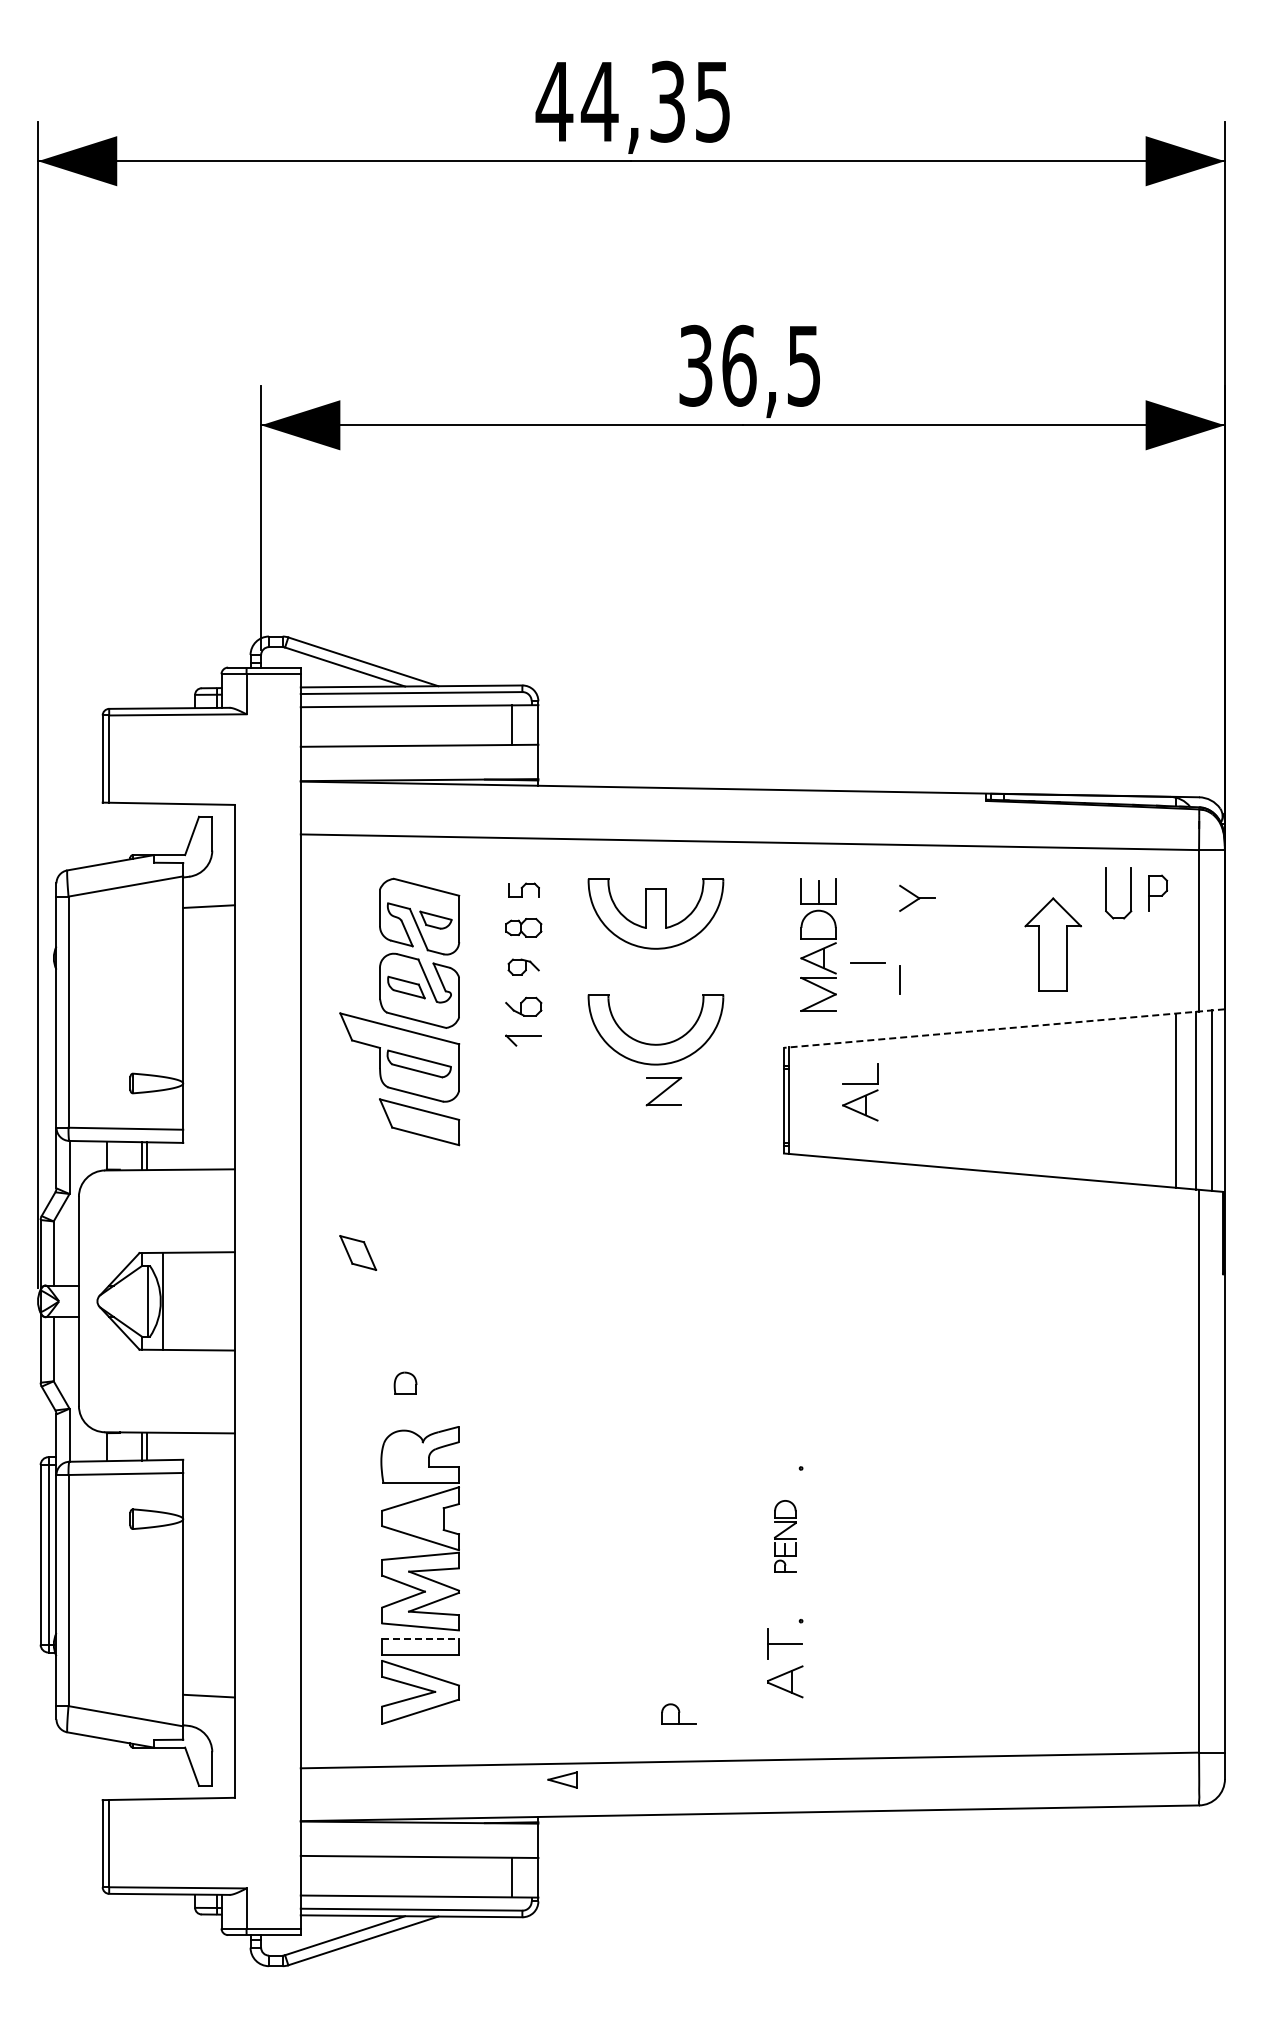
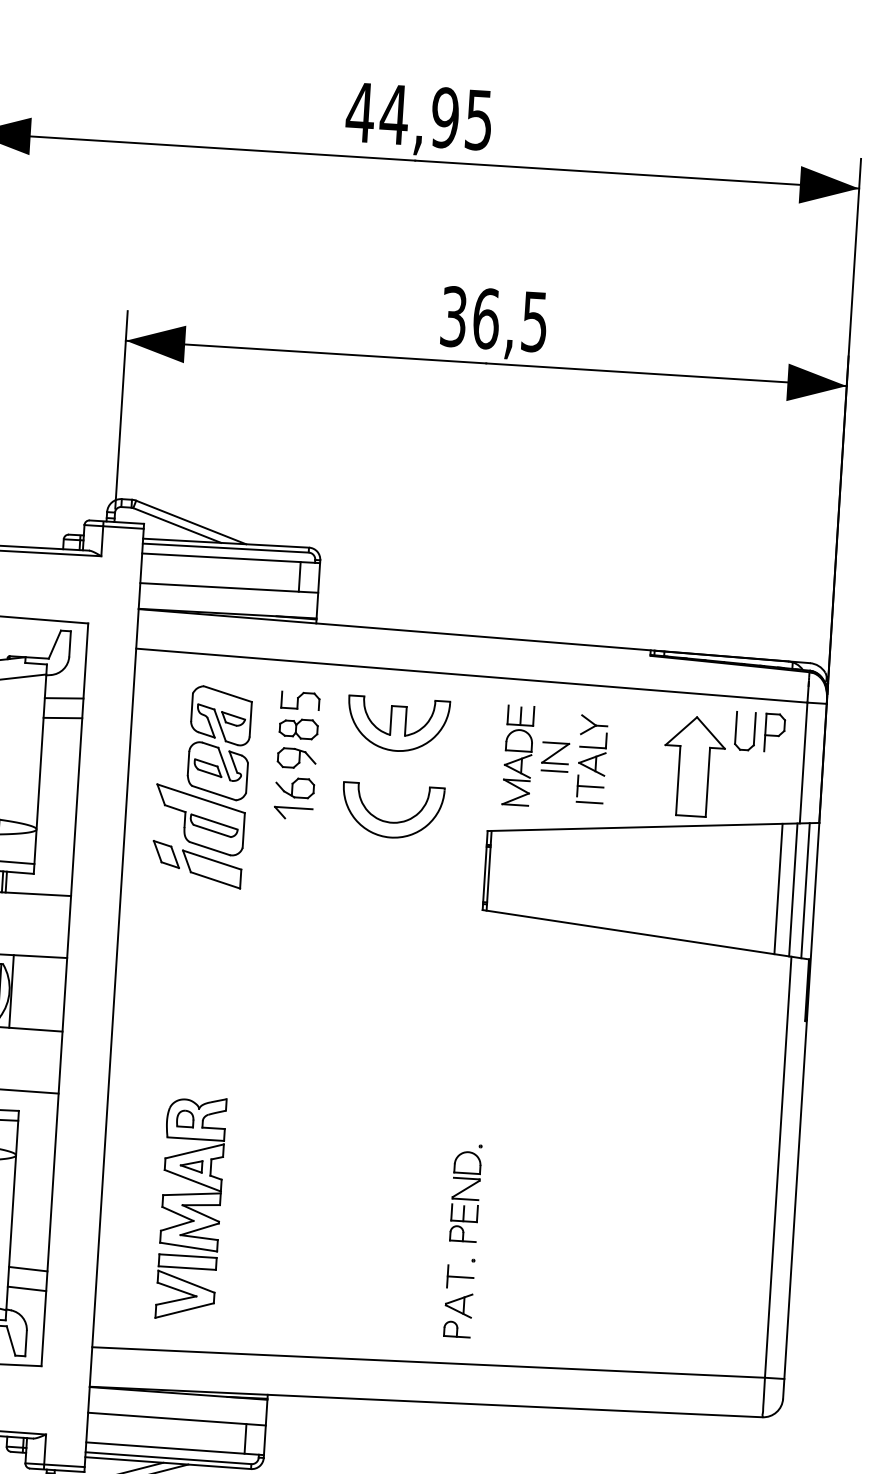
text: (667, 101) -> (445, 117), 44,35 -> 44,95
part: (523, 889) -> (300, 700), size x1.67
part: (1158, 892) -> (775, 732), size x1.43
part: (523, 927) -> (298, 728), size x1.43
line: (208, 932) -> (62, 717), added
part: (1052, 944) -> (693, 766), size x1.43
part: (523, 966) -> (296, 757), size x1.67
line: (917, 980) -> (590, 786), added
line: (917, 1001) -> (589, 802), added
part: (523, 1006) -> (294, 787), size x1.43
line: (1003, 1028) -> (652, 826), dashed -> solid
part: (523, 1040) -> (293, 813), size x1.43
part: (663, 1091) -> (555, 753), moved
part: (860, 1092) -> (592, 754), moved
part: (358, 1252) -> (166, 854), moved
part: (405, 1382) -> (185, 1118), moved
part: (785, 1536) -> (465, 1196), size x1.67
line: (421, 1639) -> (188, 1256), dashed -> solid
line: (208, 1669) -> (27, 1268), added
part: (678, 1713) -> (456, 1328), moved
part: (562, 1779) -> (191, 1165), moved

